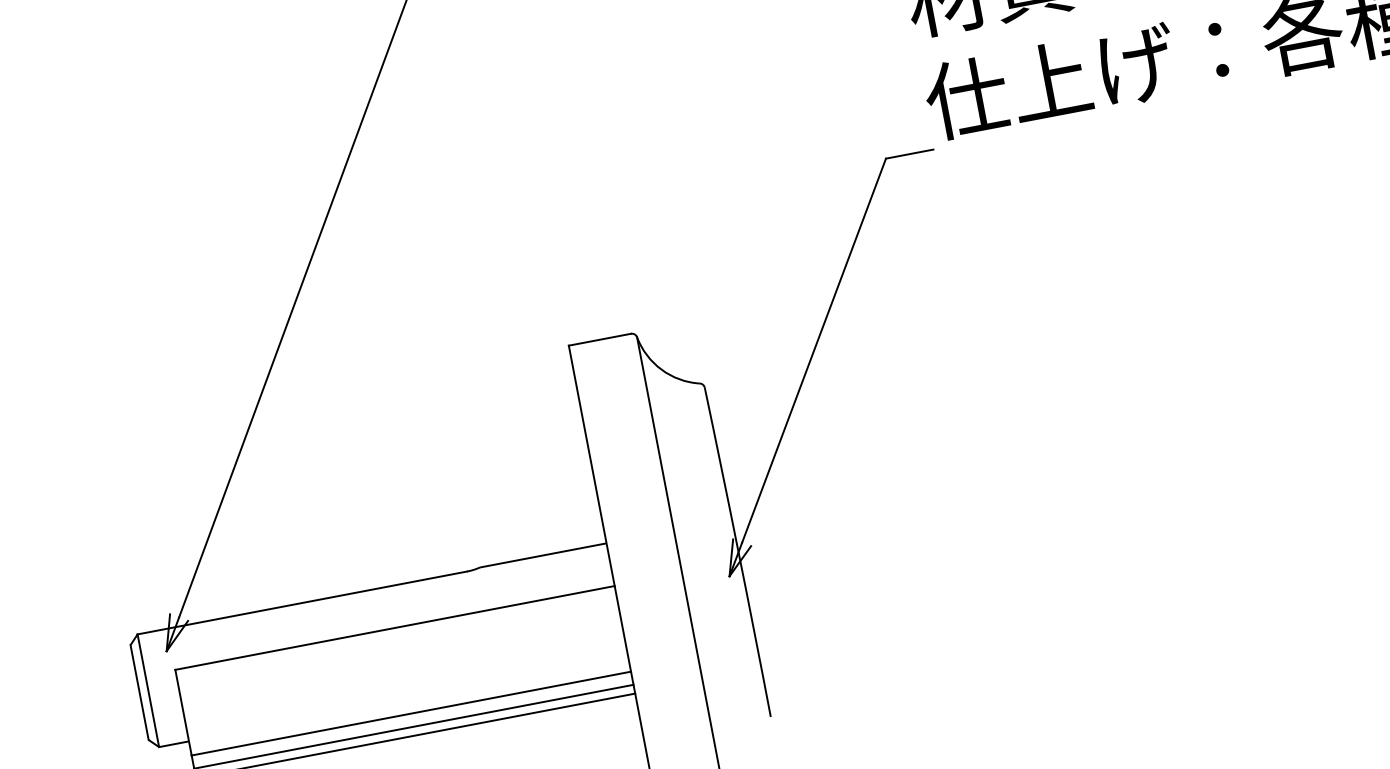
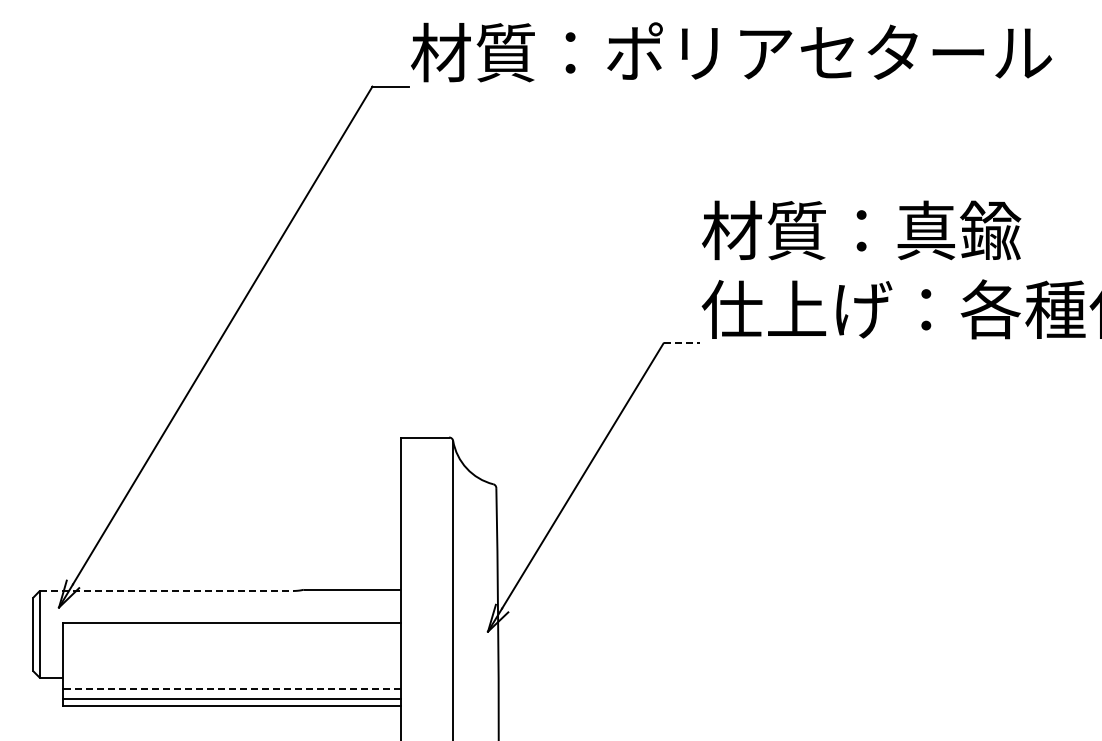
line: (910, 153) -> (682, 343), solid -> dashed
line: (301, 602) -> (166, 590), solid -> dashed
line: (410, 713) -> (231, 688), solid -> dashed

